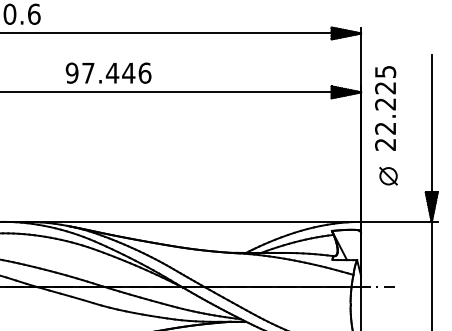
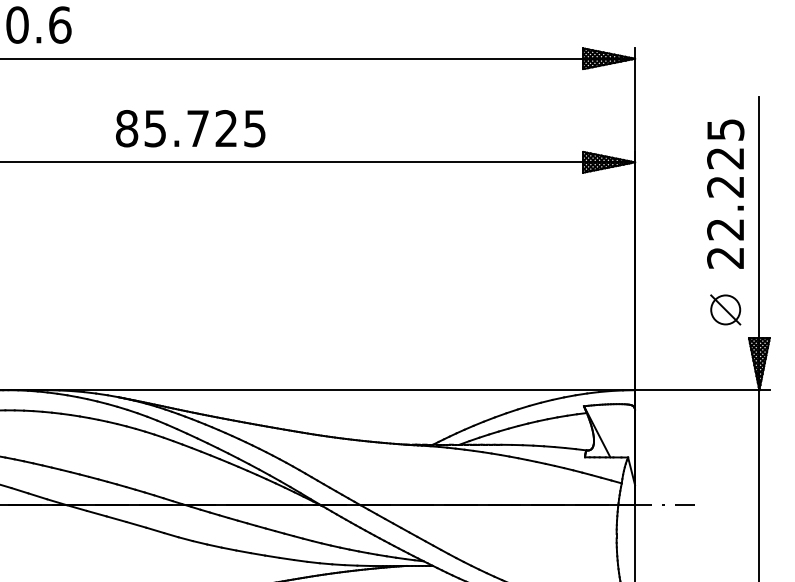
text: (108, 72) -> (190, 127), 97.446 -> 85.725
text: (385, 108) -> (725, 194), moved
part: (388, 176) -> (725, 310), moved

